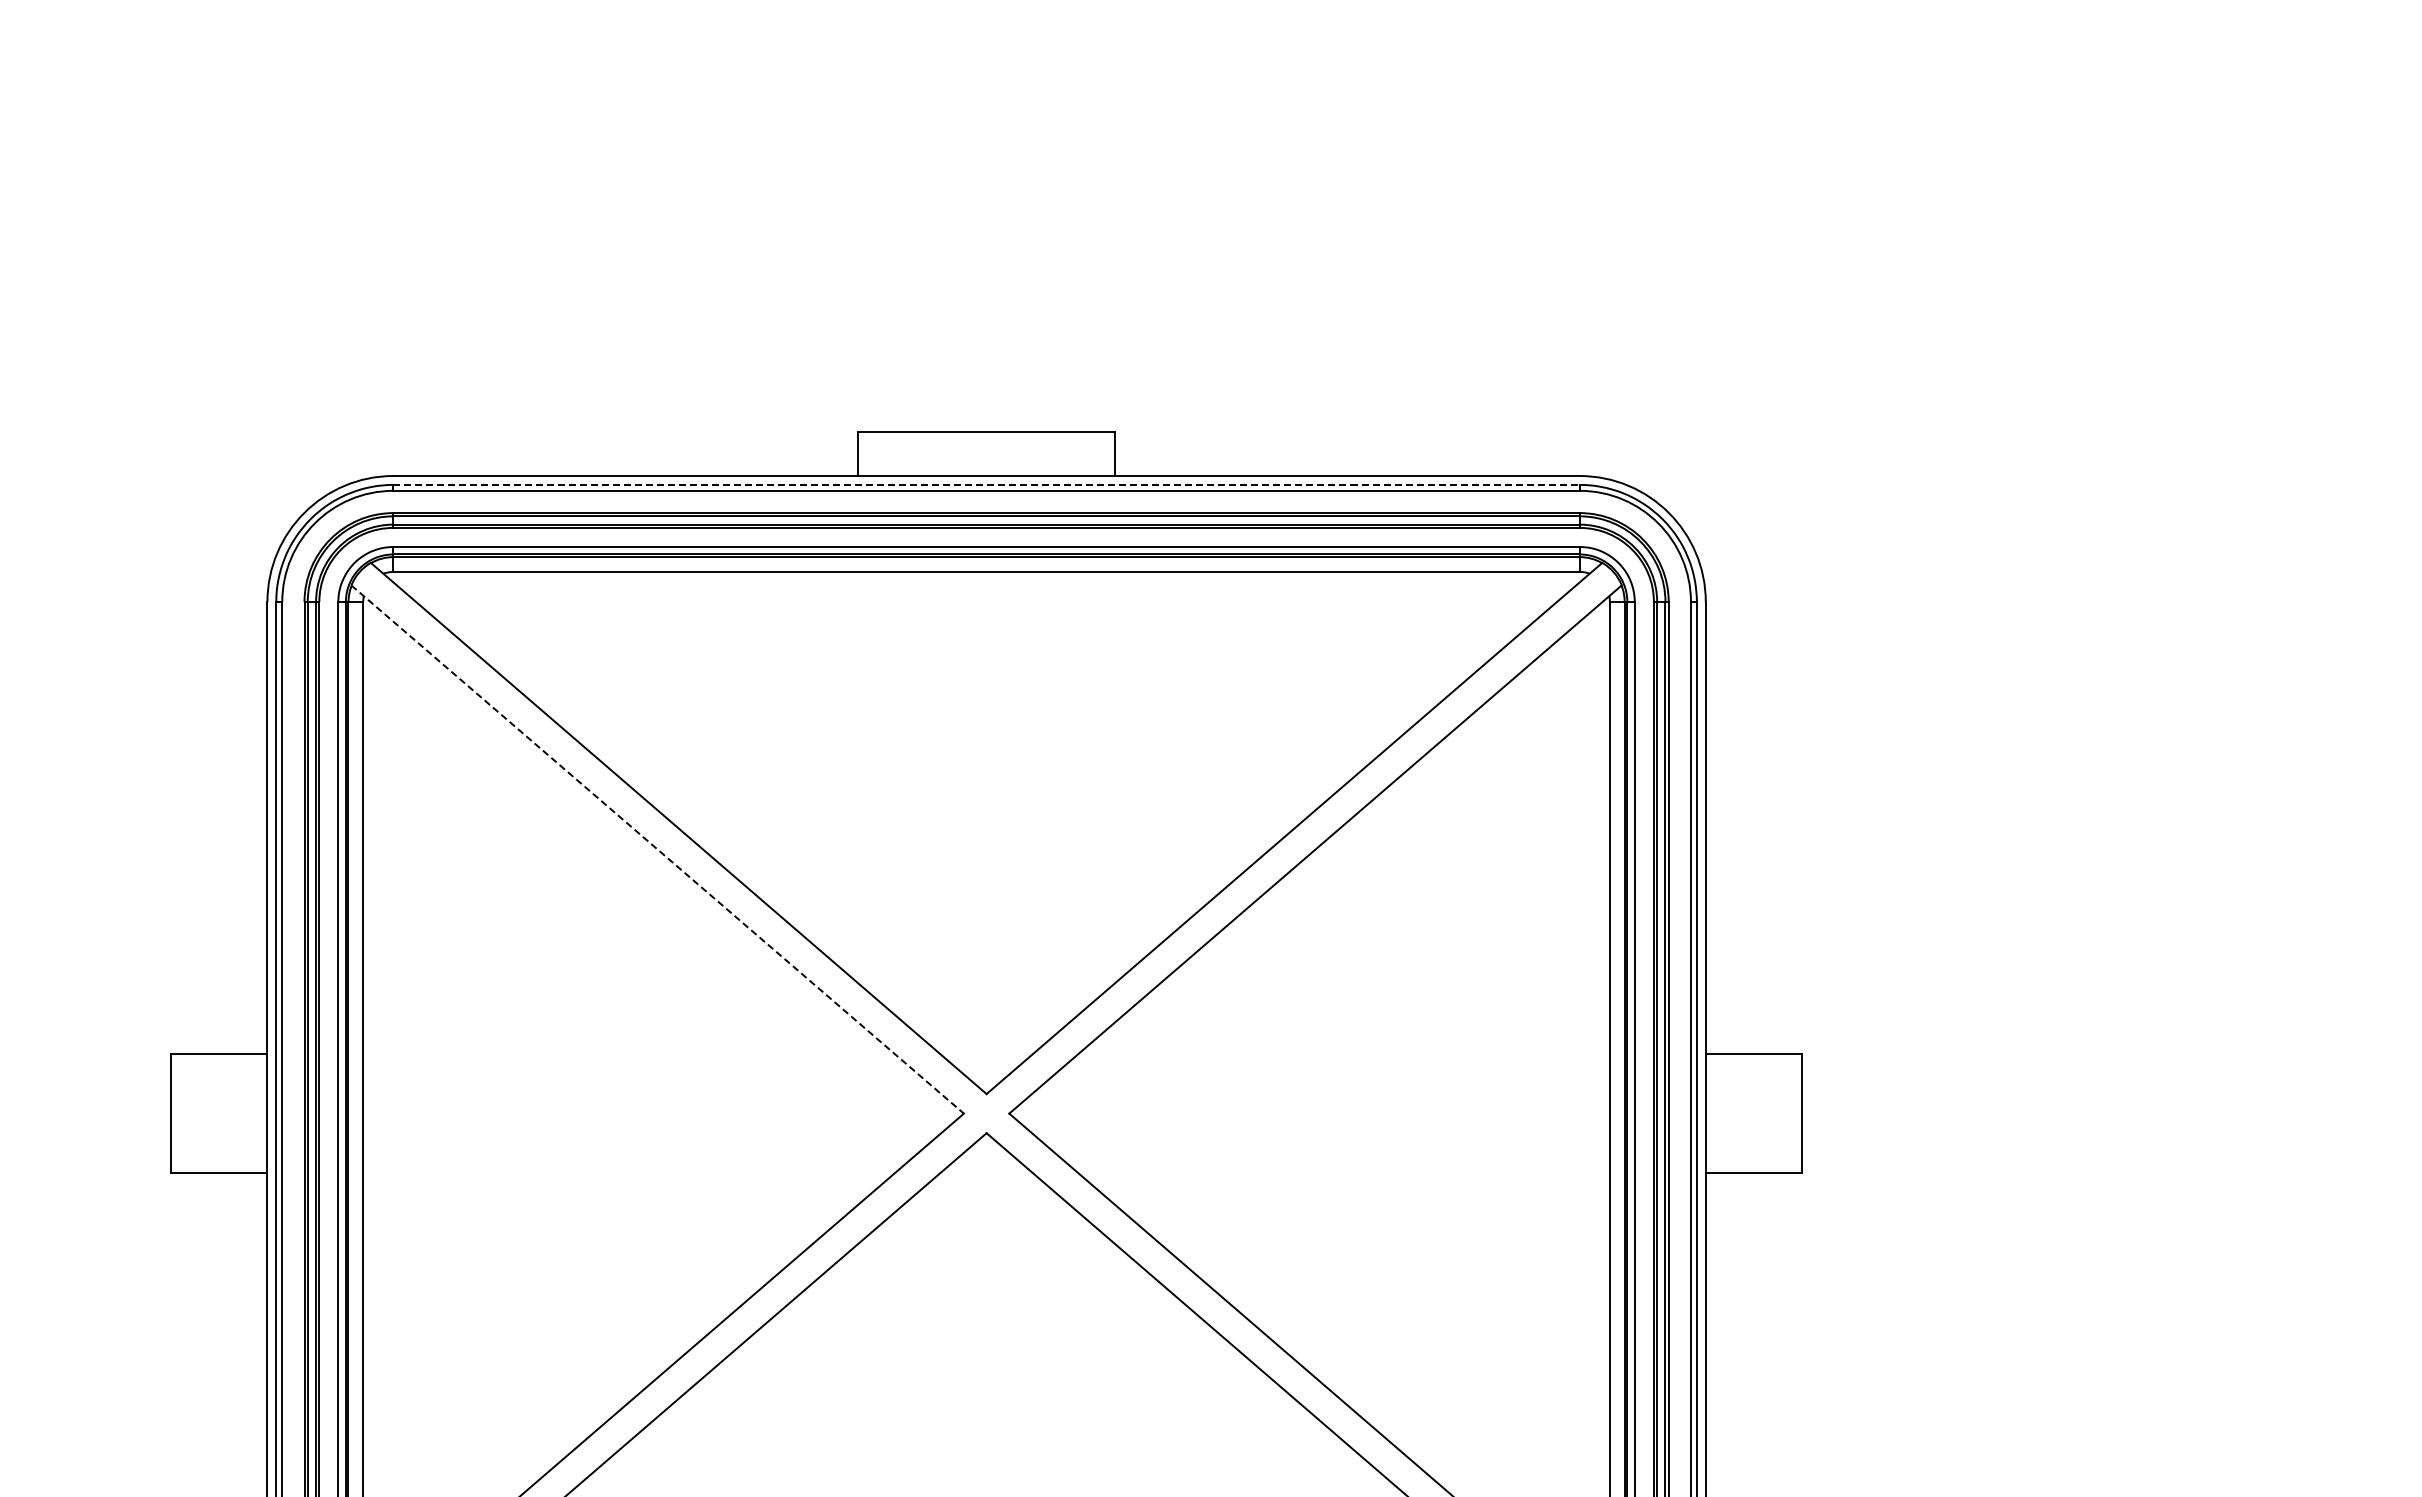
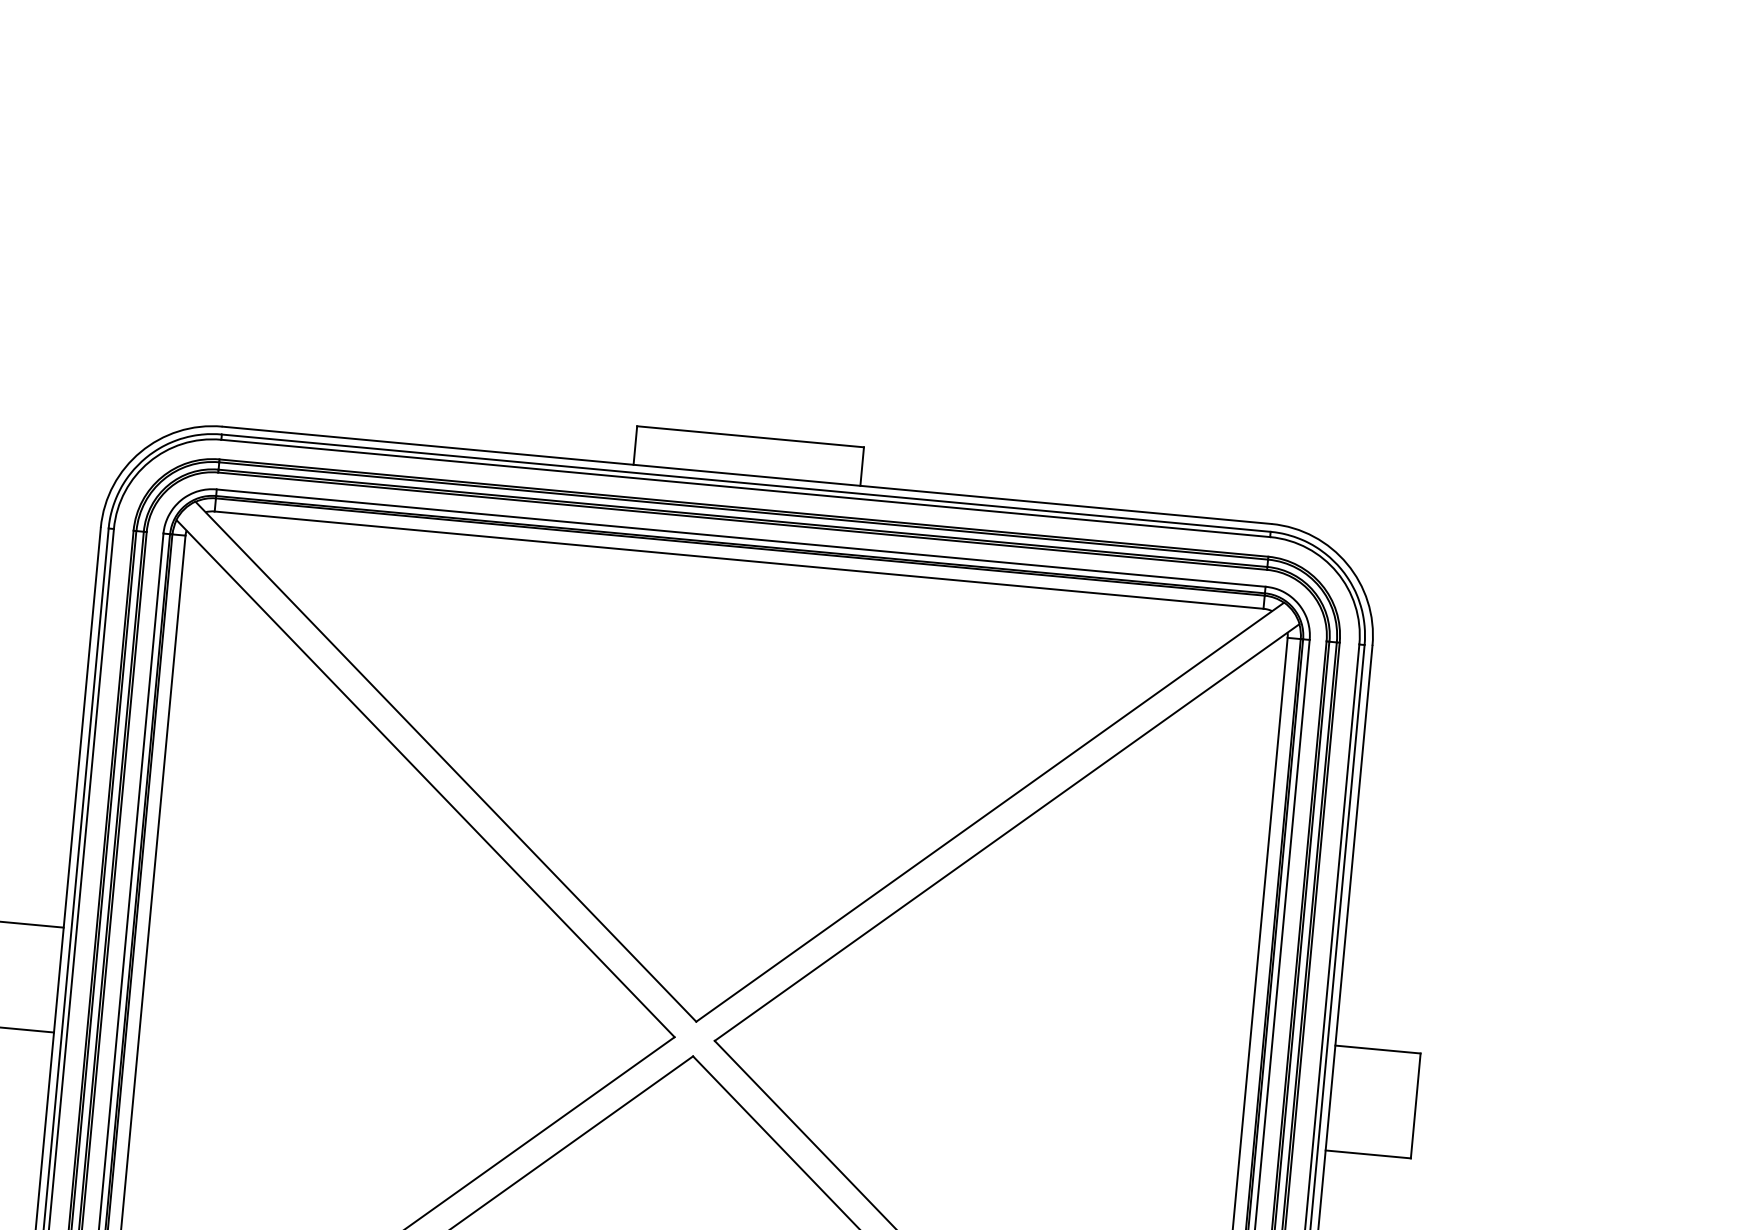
line: (987, 484) -> (747, 482), dashed -> solid
line: (658, 849) -> (426, 778), dashed -> solid

